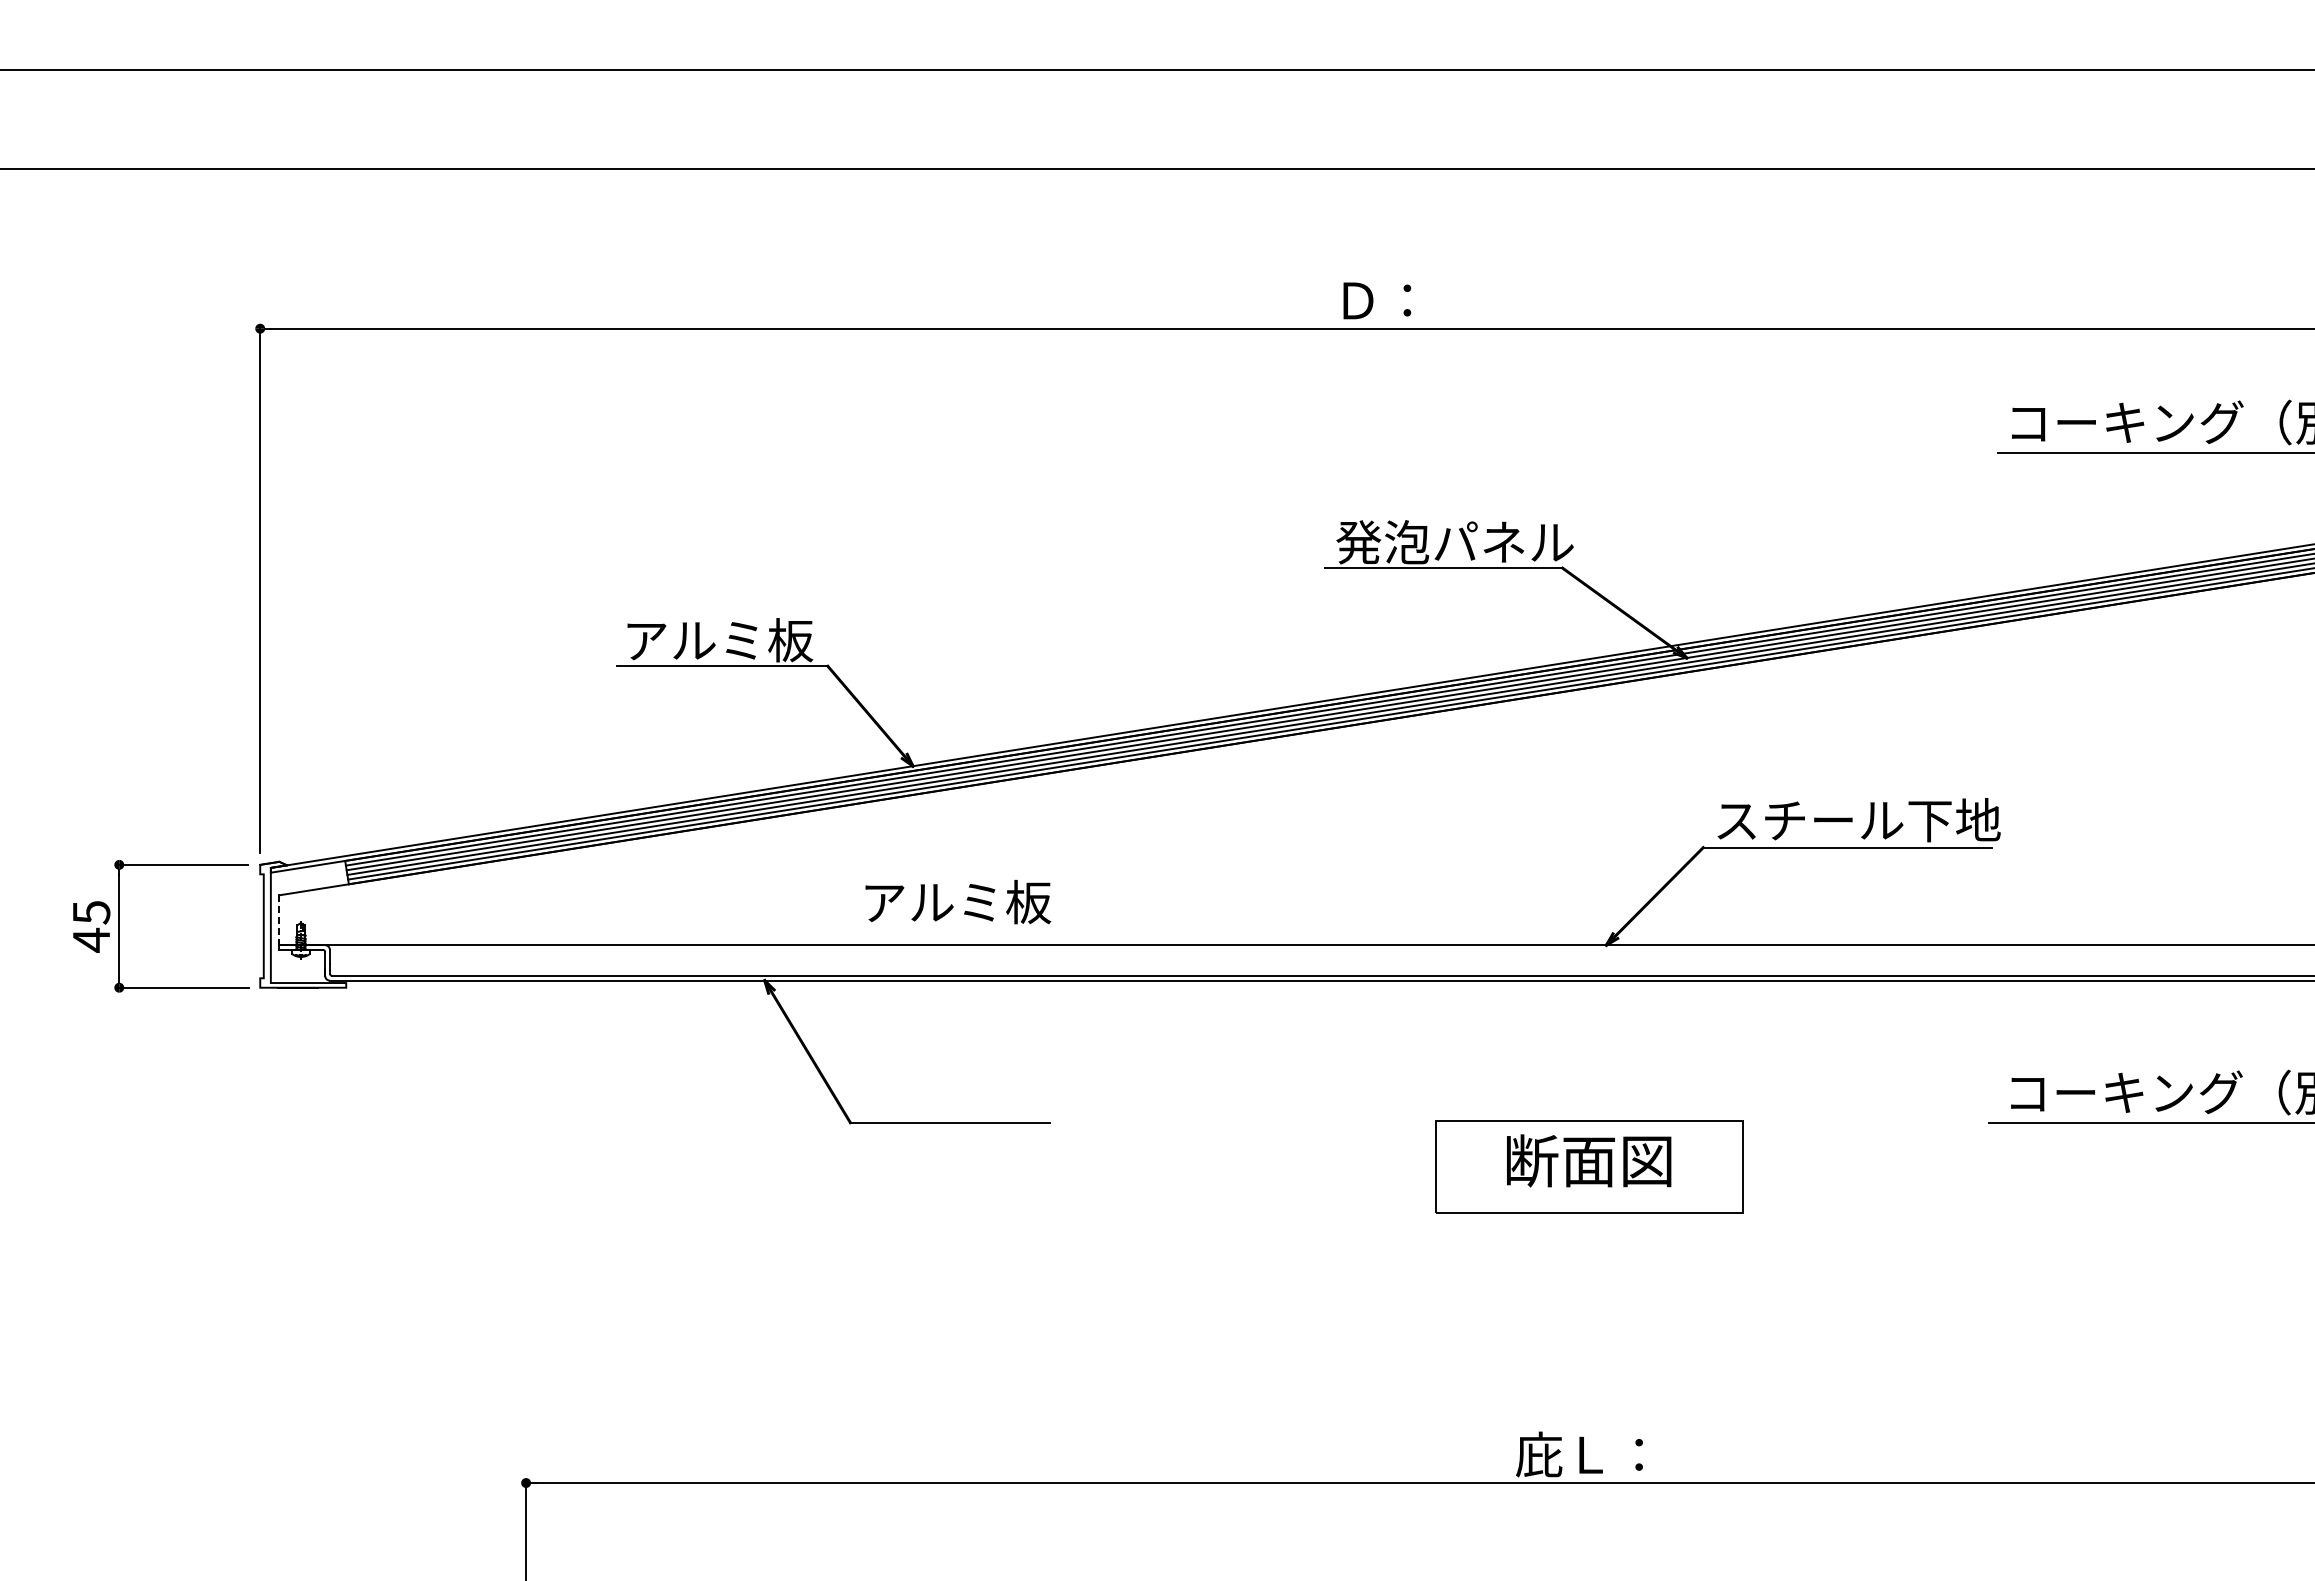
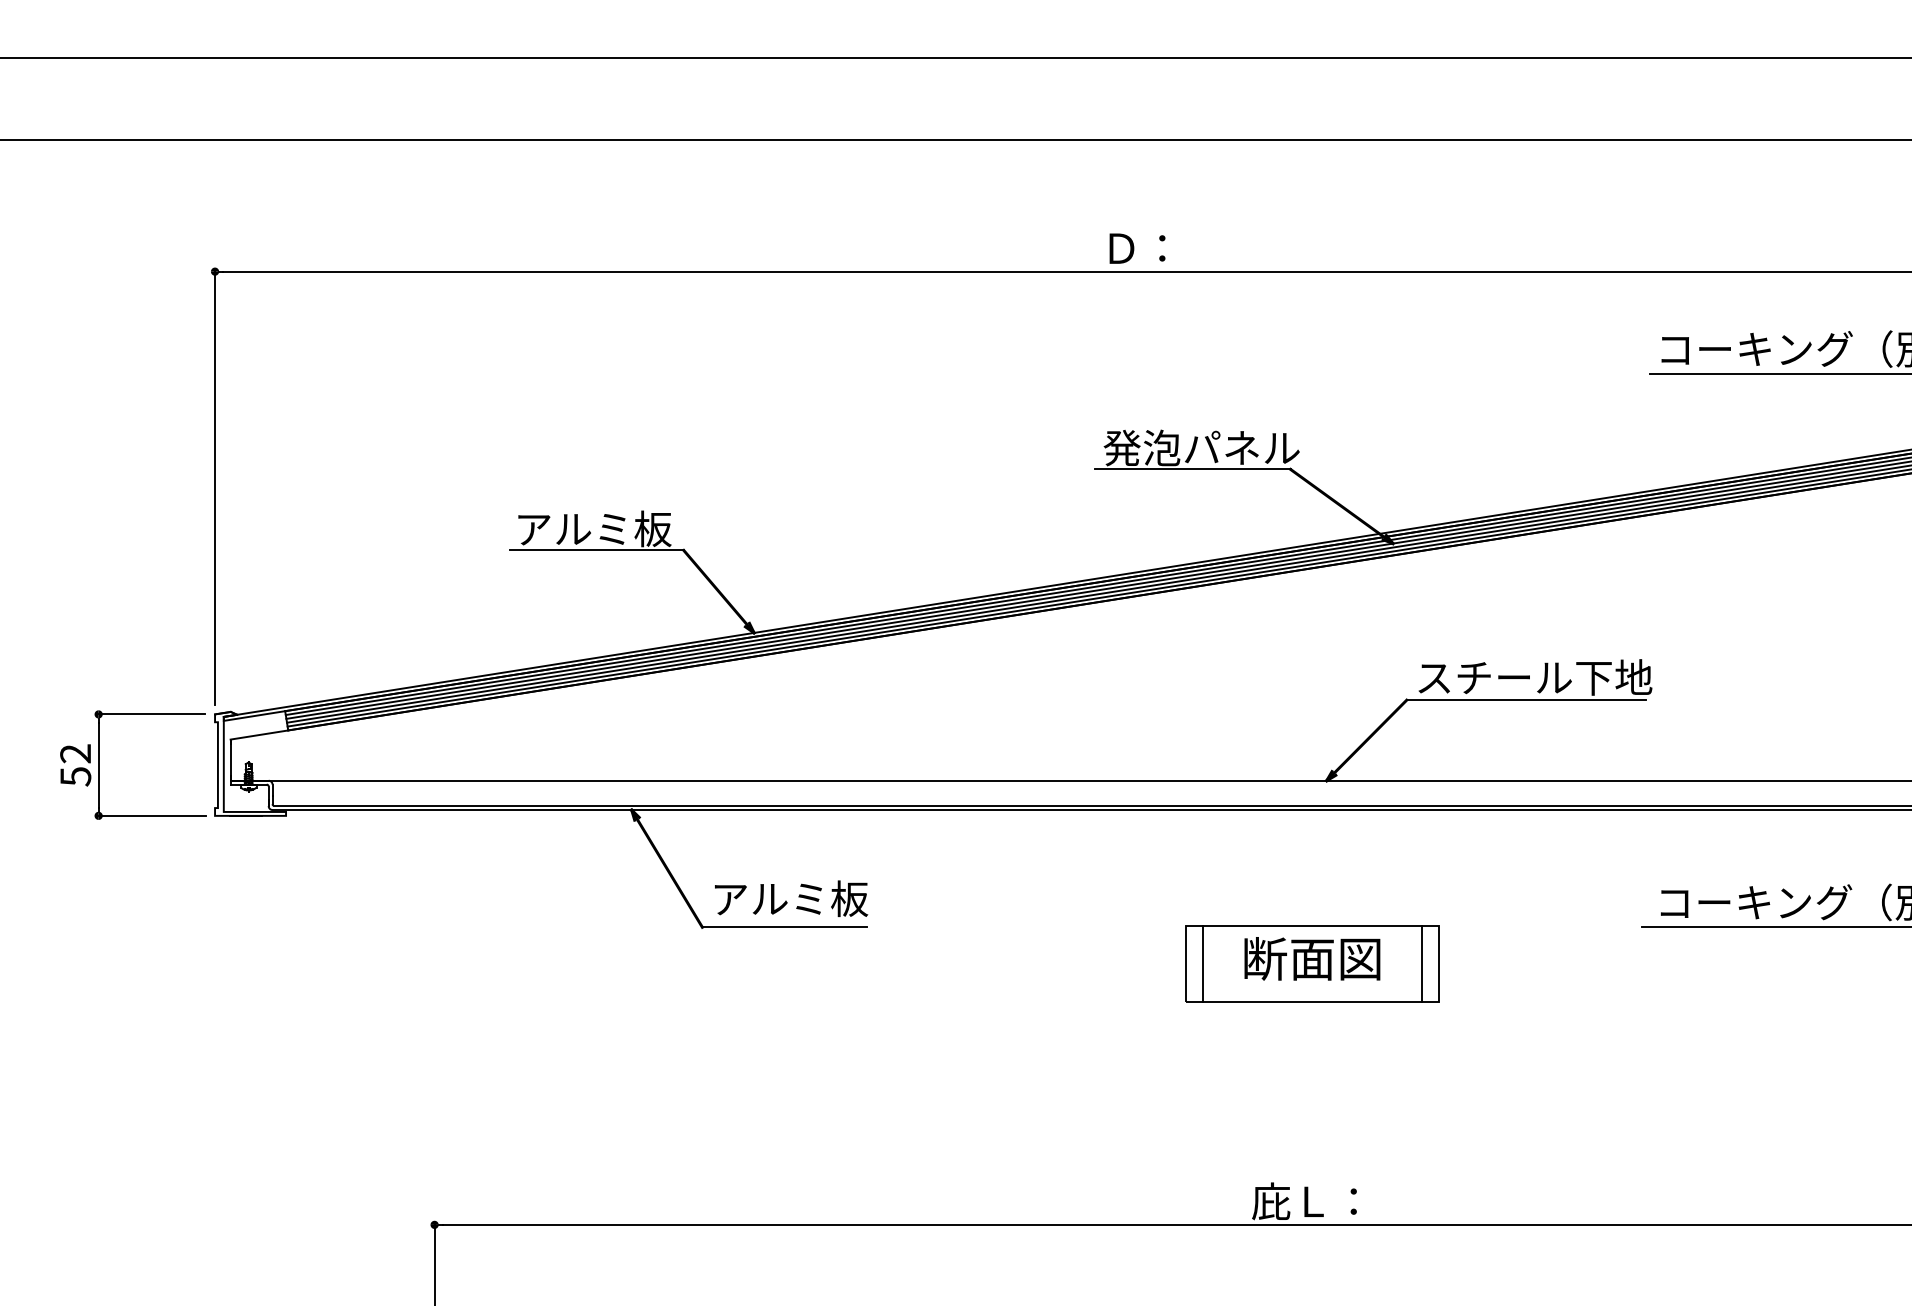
text: (958, 902) -> (791, 899), moved
line: (279, 920) -> (230, 760), dashed -> solid
text: (91, 926) -> (75, 765), 45 -> 52
line: (1457, 1166) -> (1203, 963), added
line: (1721, 1166) -> (1421, 963), added

